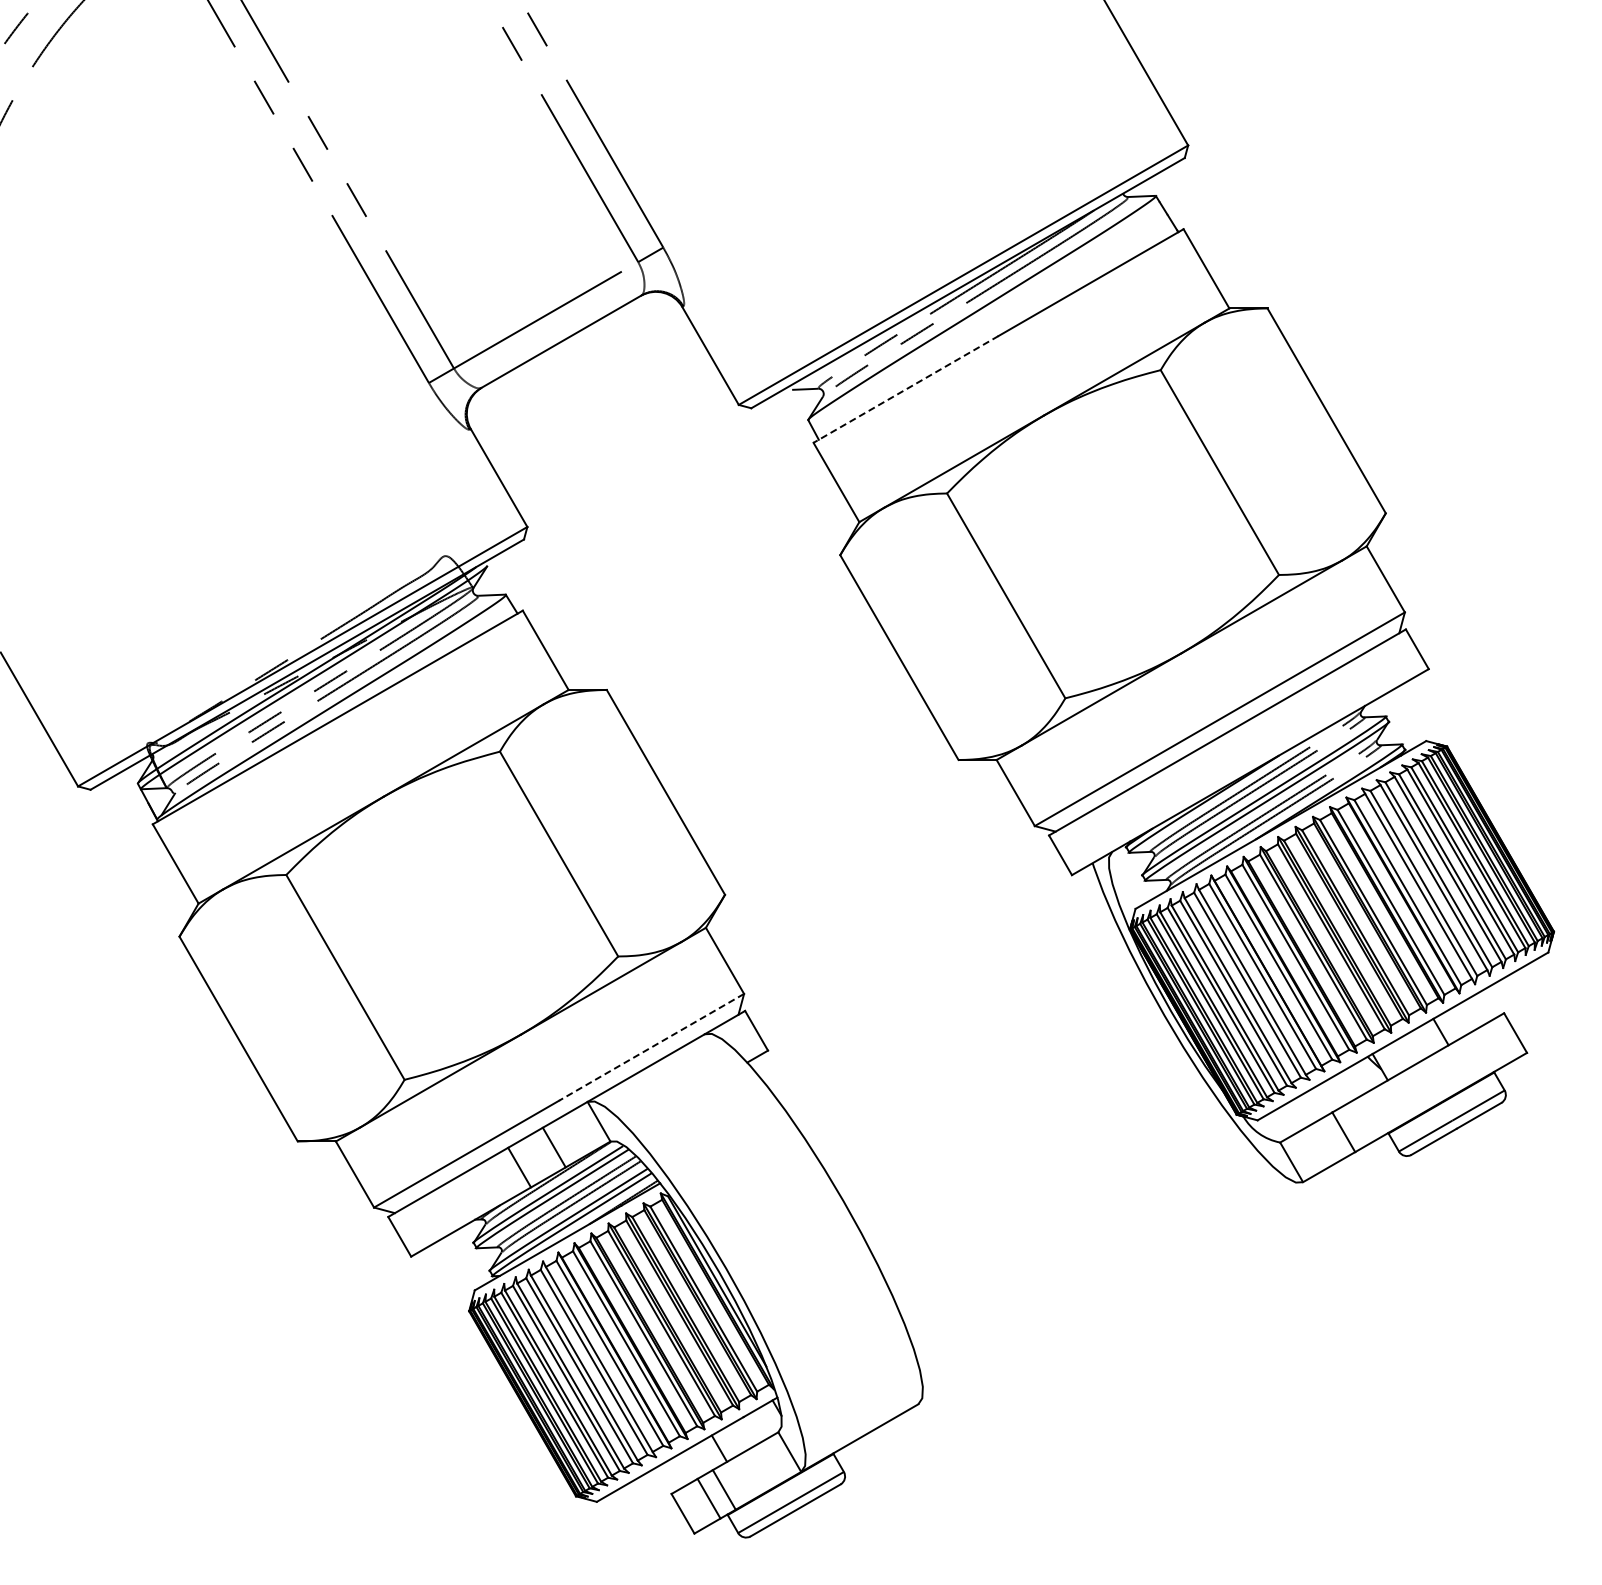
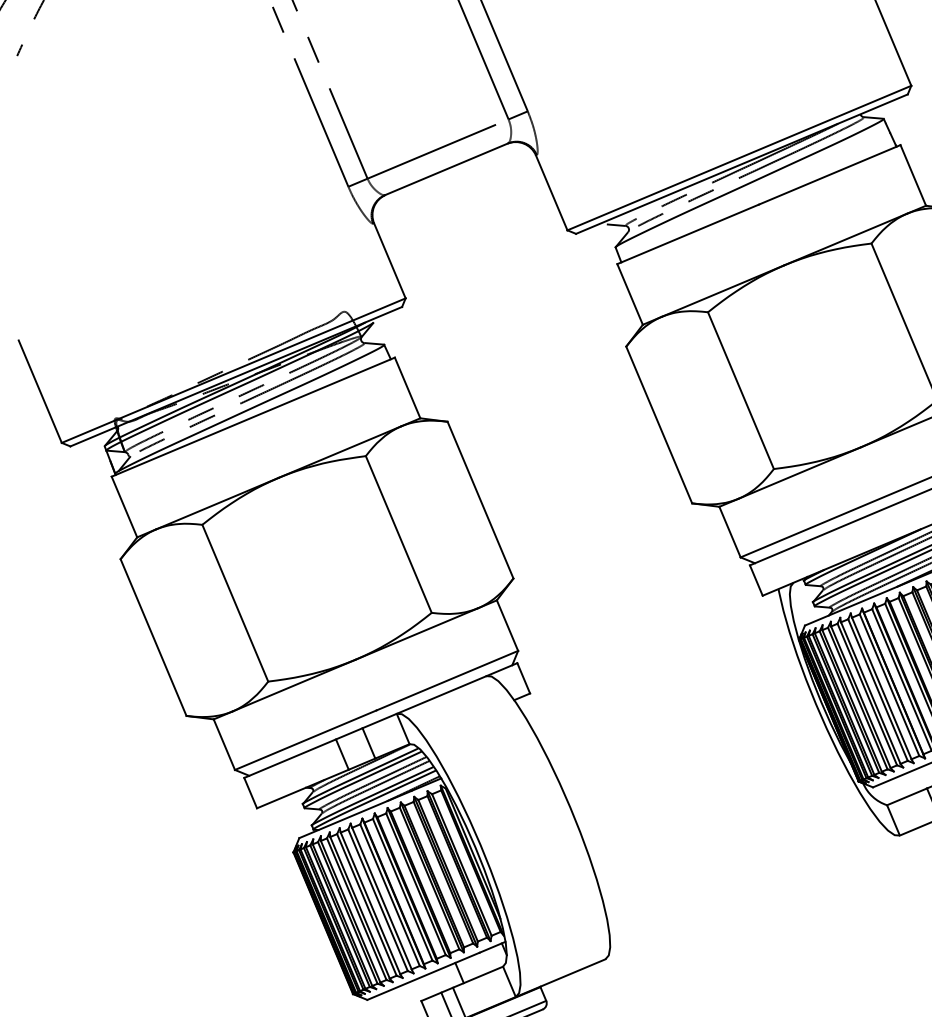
line: (906, 389) -> (688, 234), dashed -> solid
line: (651, 1047) -> (447, 680), dashed -> solid

